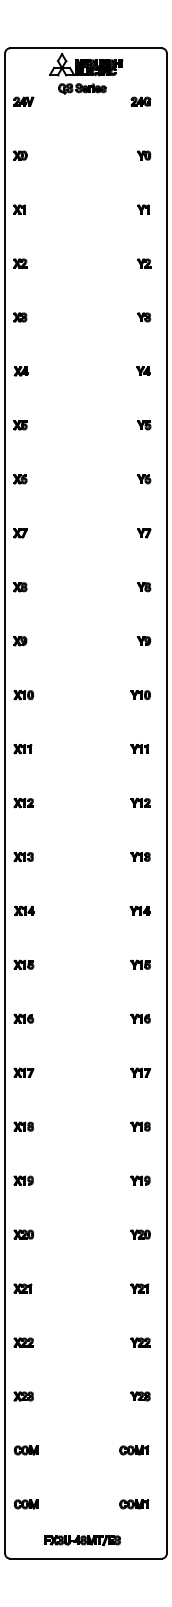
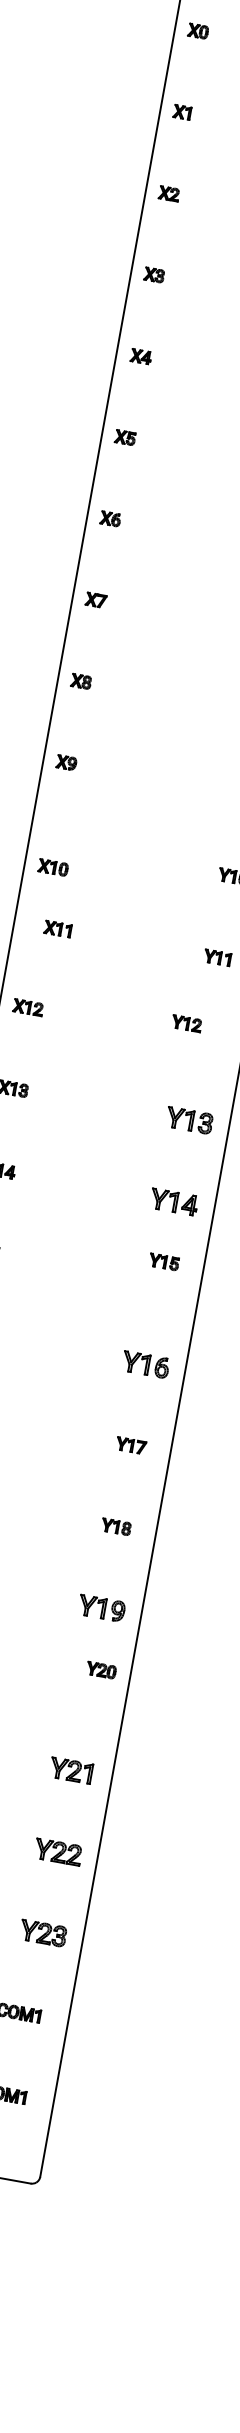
part: (23, 695) -> (52, 868), moved
part: (22, 749) -> (57, 929), moved
part: (140, 802) -> (186, 1022), moved
part: (140, 856) -> (189, 1119), size x1.6
part: (139, 910) -> (173, 1200), size x1.6
part: (140, 964) -> (163, 1261), moved
part: (140, 1018) -> (145, 1363), size x1.6
part: (140, 1180) -> (101, 1607), size x1.6
part: (140, 1234) -> (101, 1670), moved
part: (139, 1288) -> (70, 1770), size x1.6
part: (140, 1342) -> (57, 1852), size x1.6
part: (140, 1396) -> (42, 1933), size x1.6

